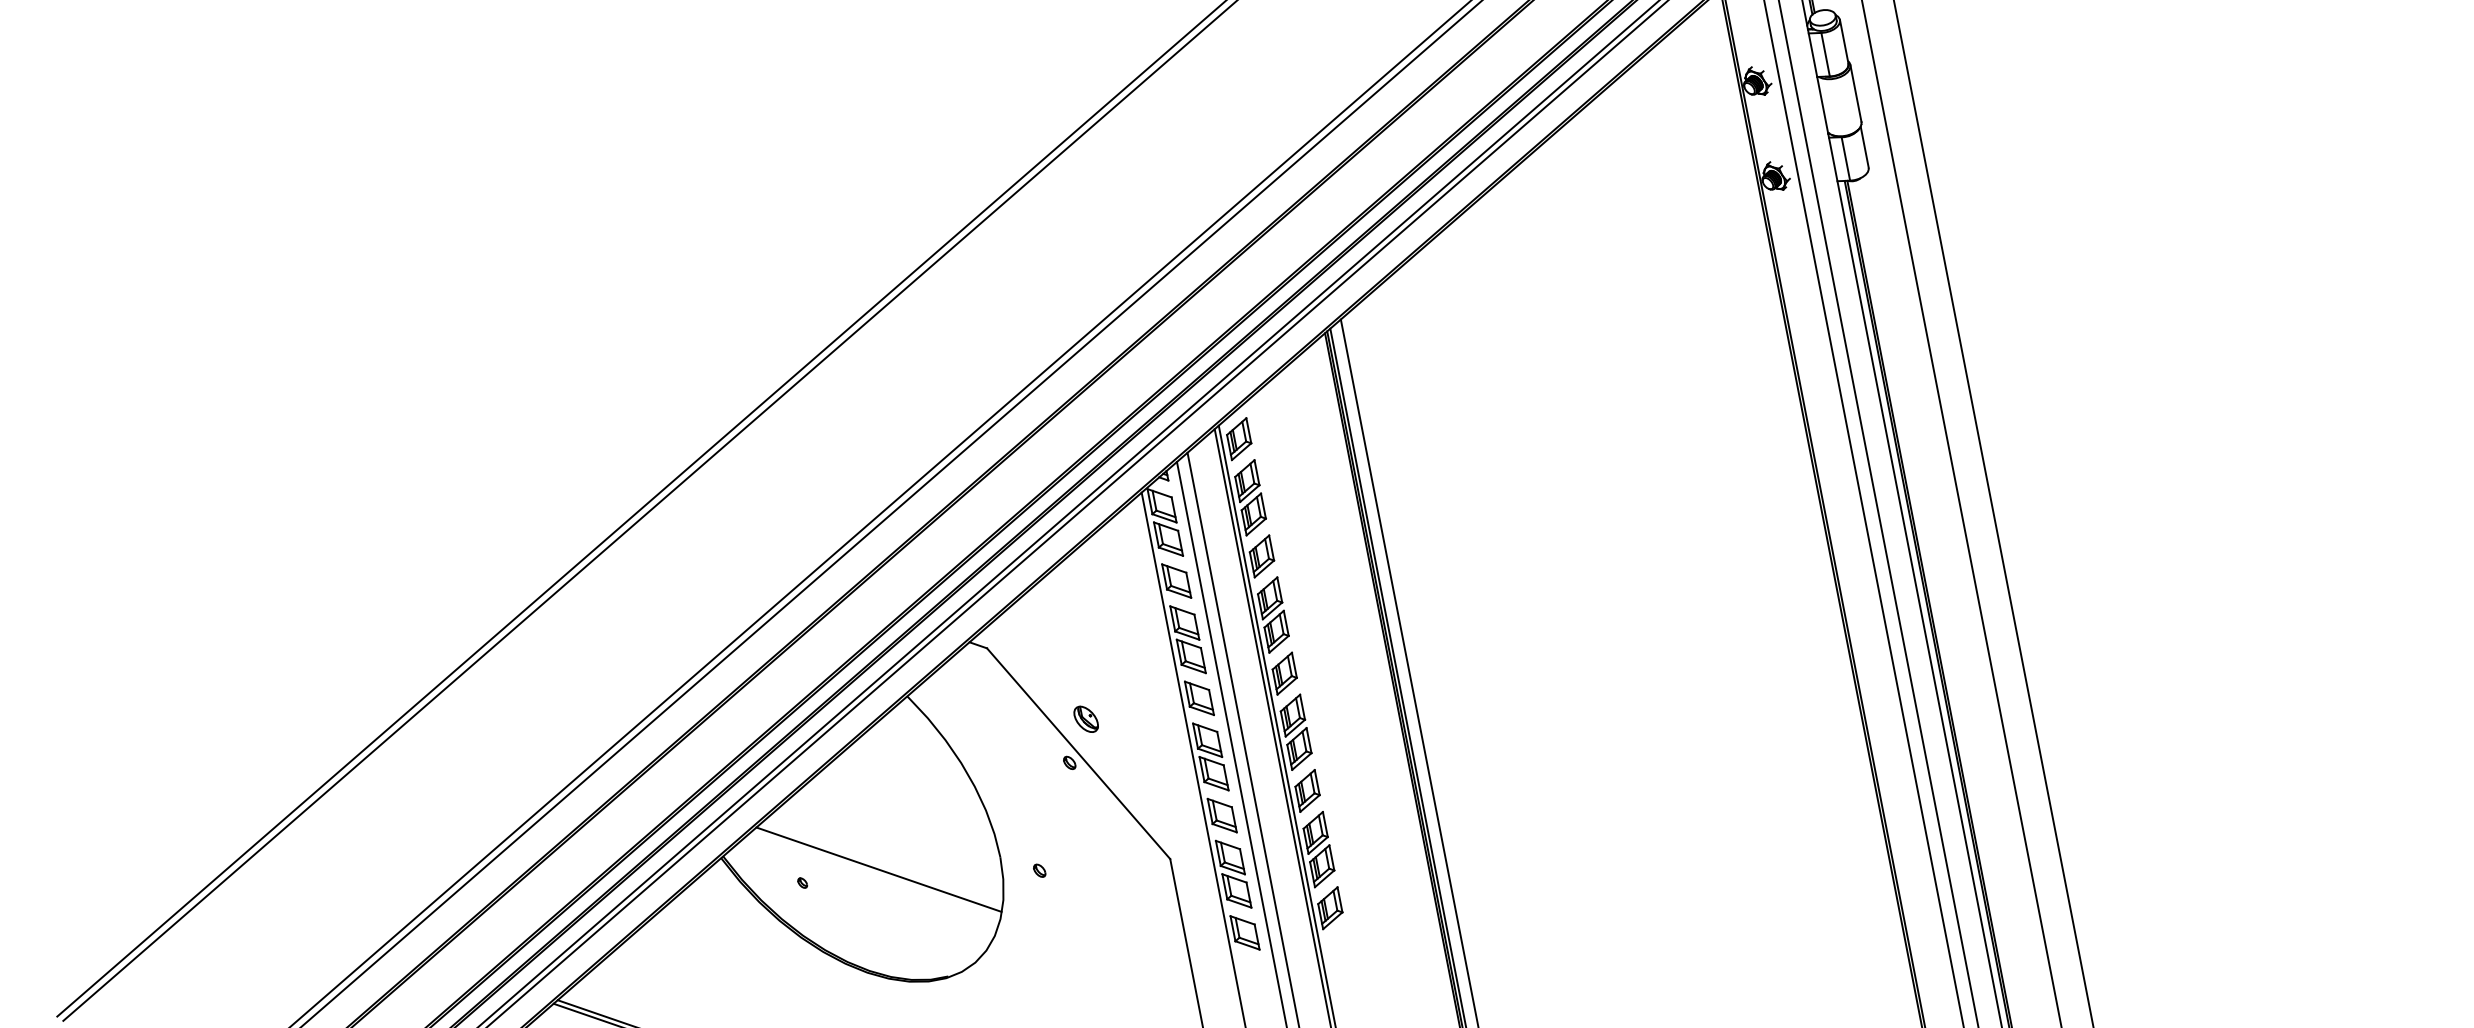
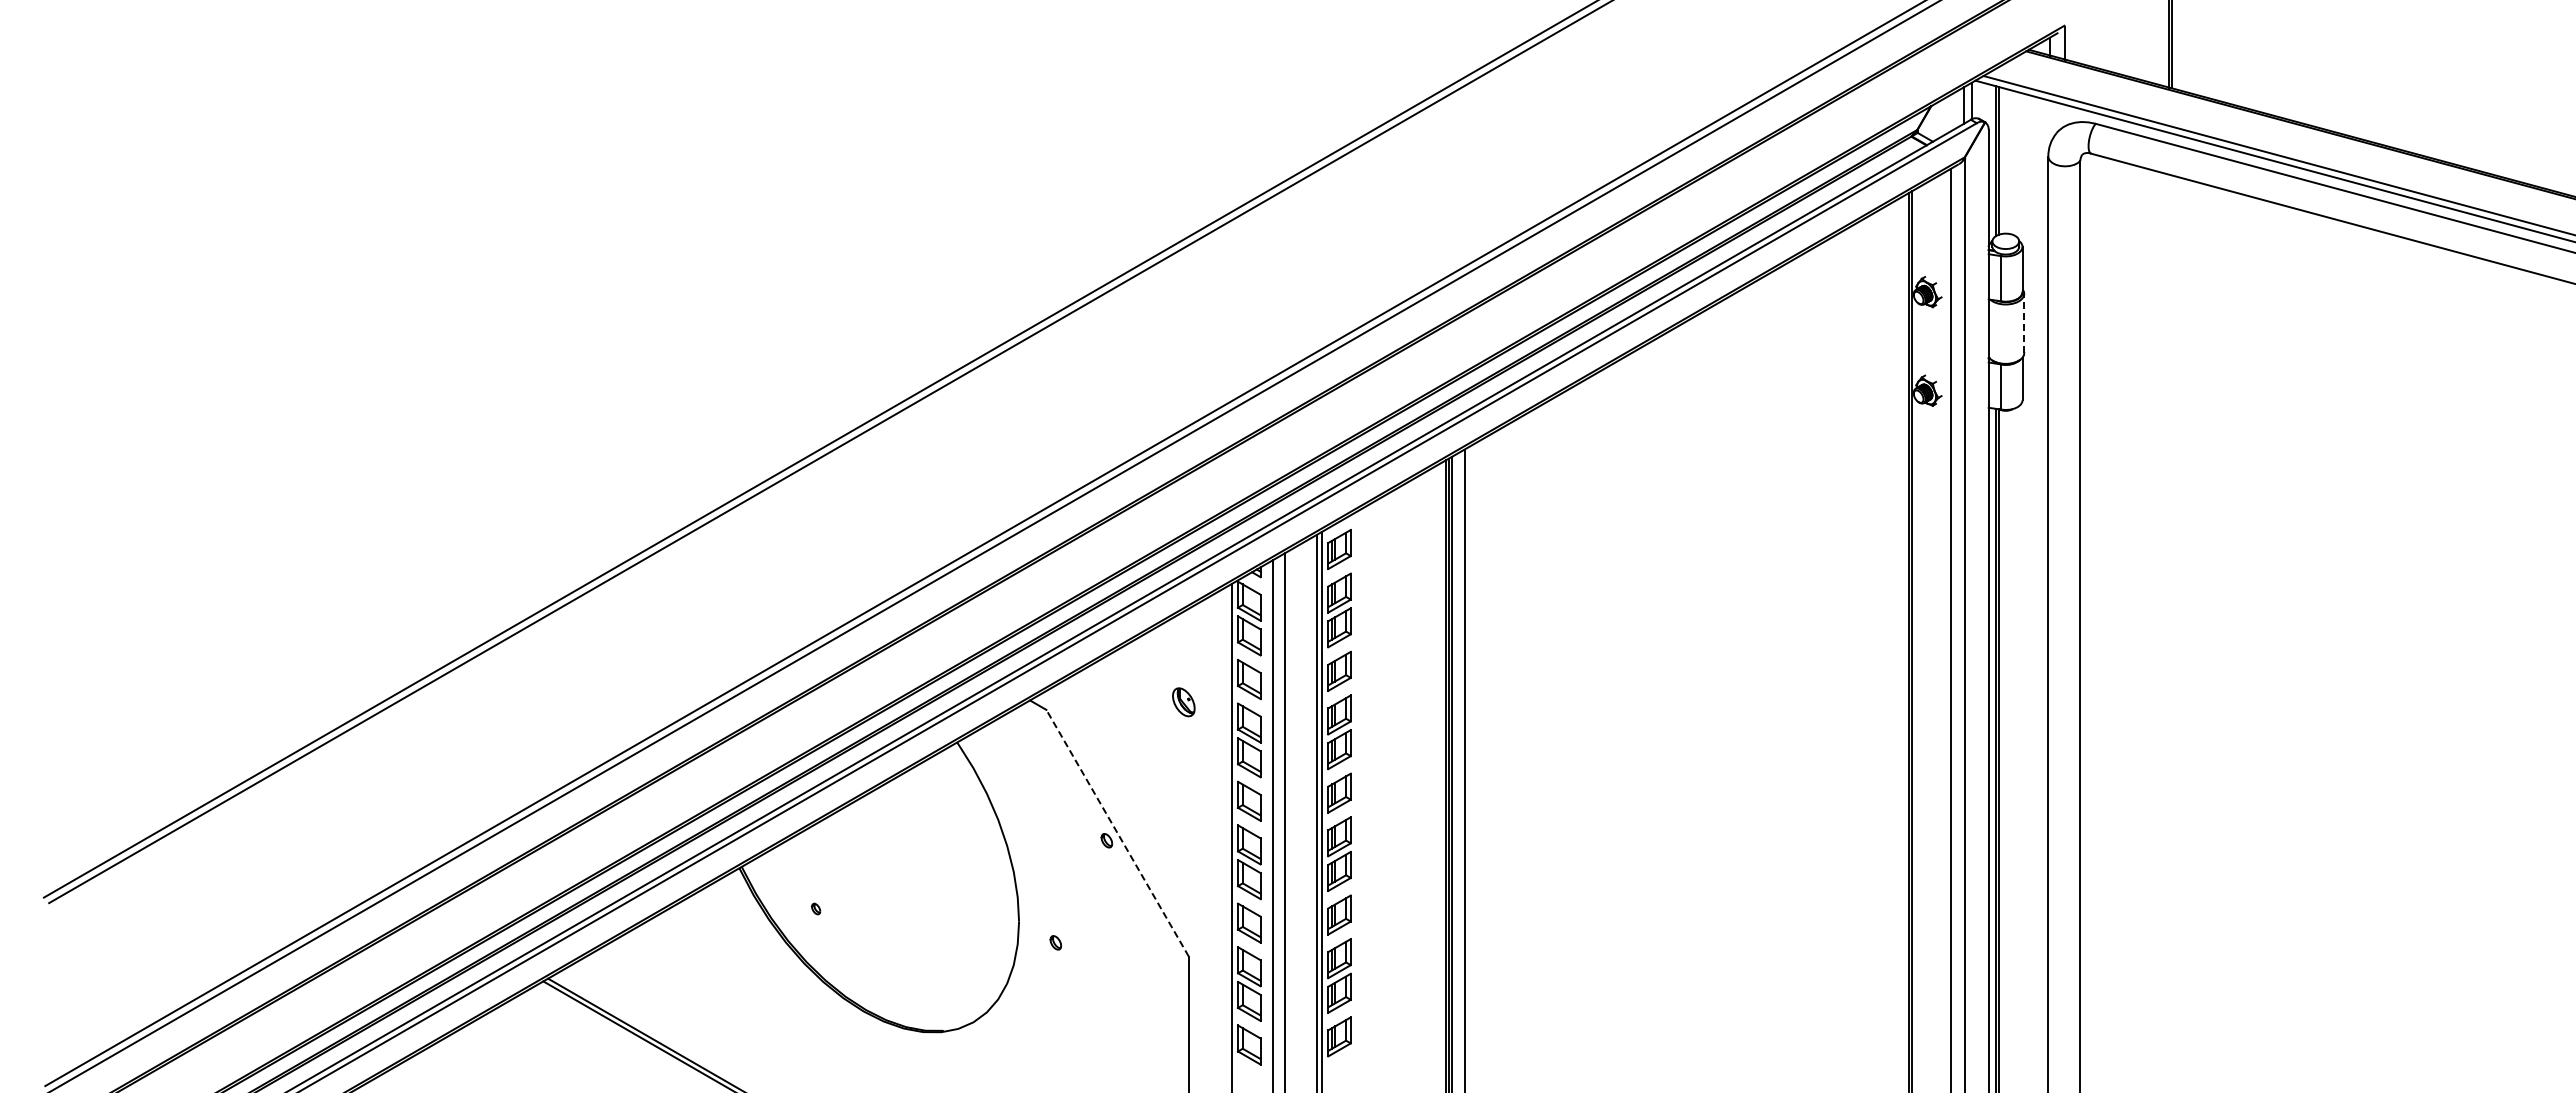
line: (1856, 93) -> (2024, 323), solid -> dashed
part: (1085, 719) -> (1183, 702), moved
line: (1078, 753) -> (1117, 832), solid -> dashed
line: (878, 869) -> (894, 910), removed

